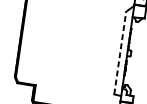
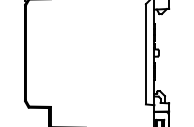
line: (119, 52) -> (145, 53), dashed -> solid

